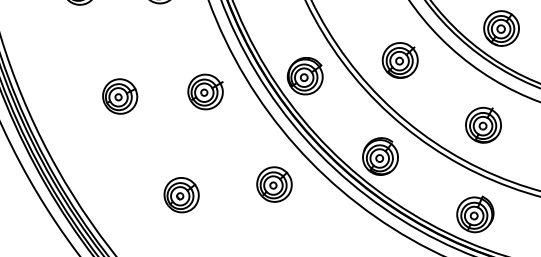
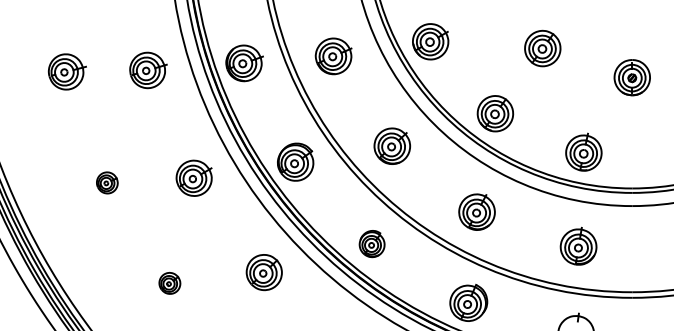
part: (120, 96) -> (107, 182), size x0.6
part: (379, 156) -> (371, 243), size x0.7
part: (181, 195) -> (169, 283), size x0.6

